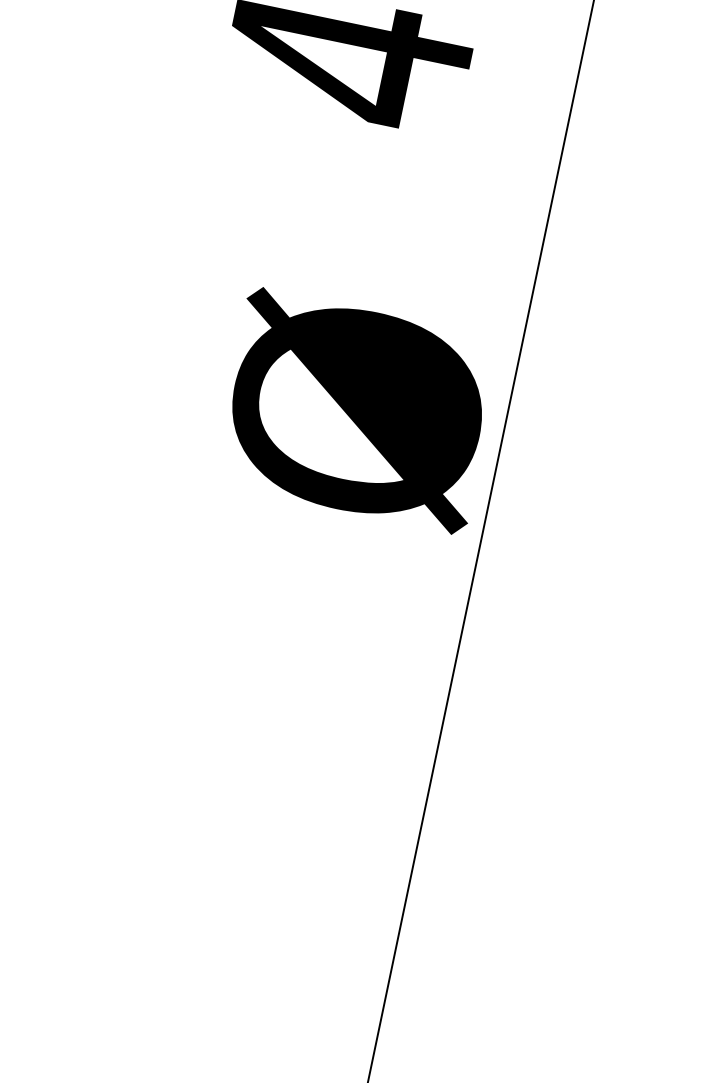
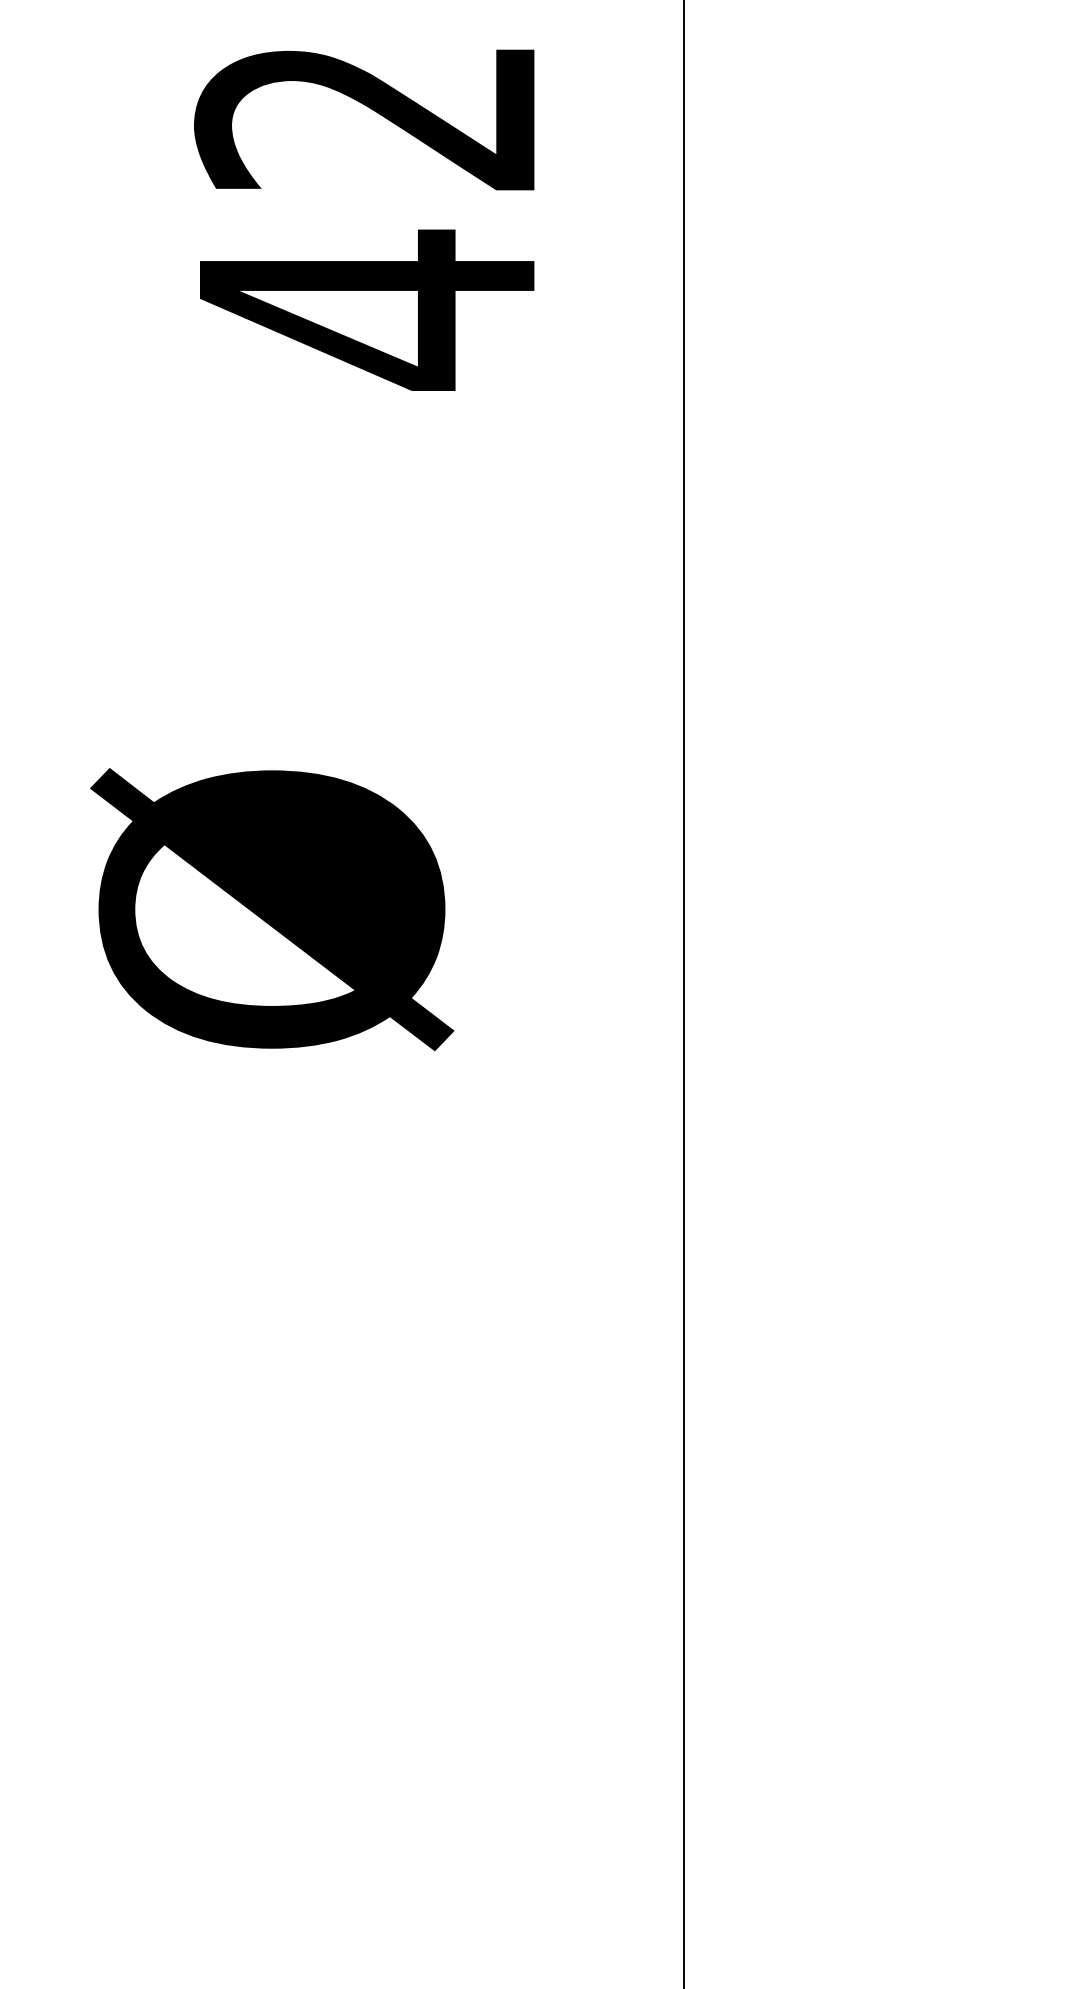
text: (357, 410) -> (272, 909), moved

